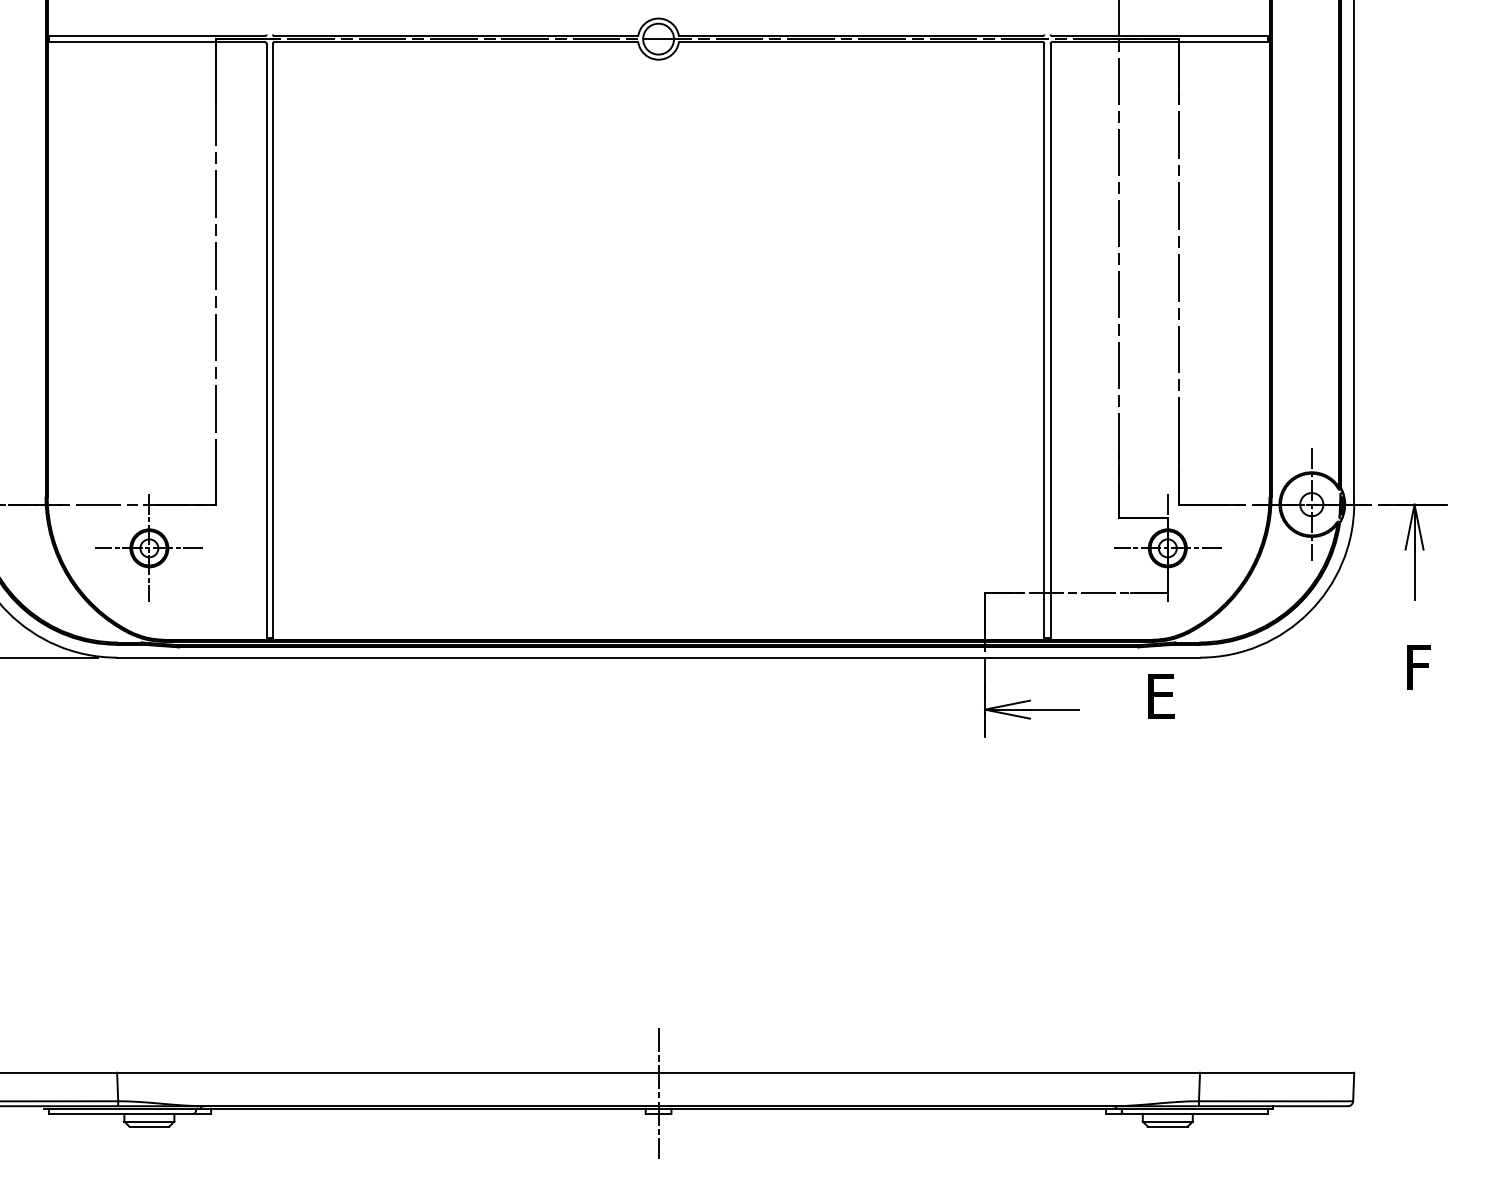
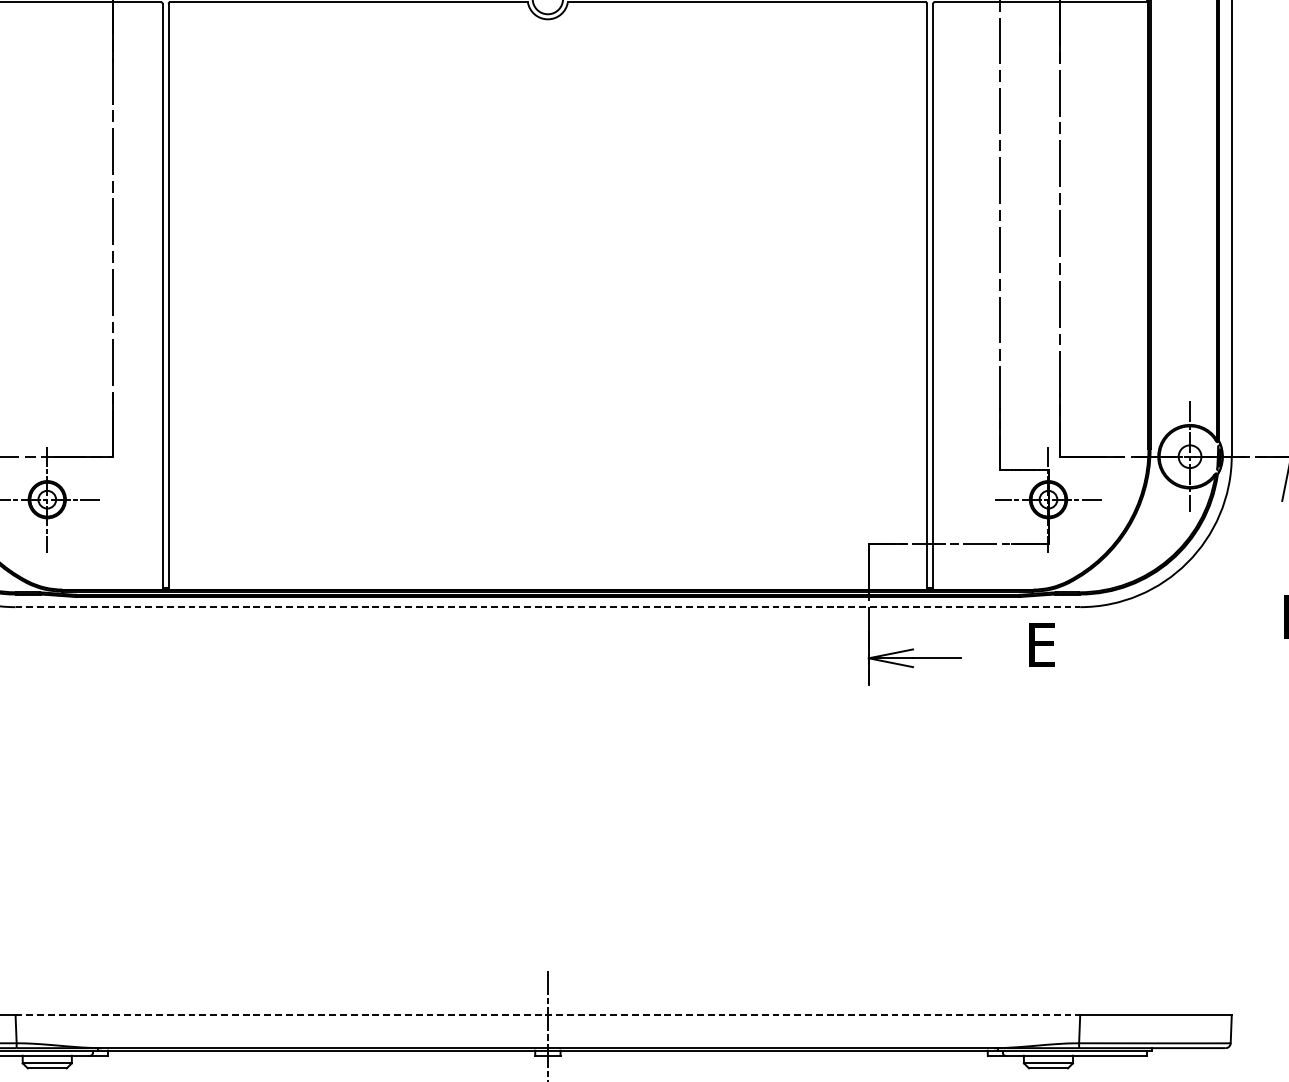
line: (659, 657) -> (548, 607), solid -> dashed
line: (659, 1072) -> (548, 1015), solid -> dashed

